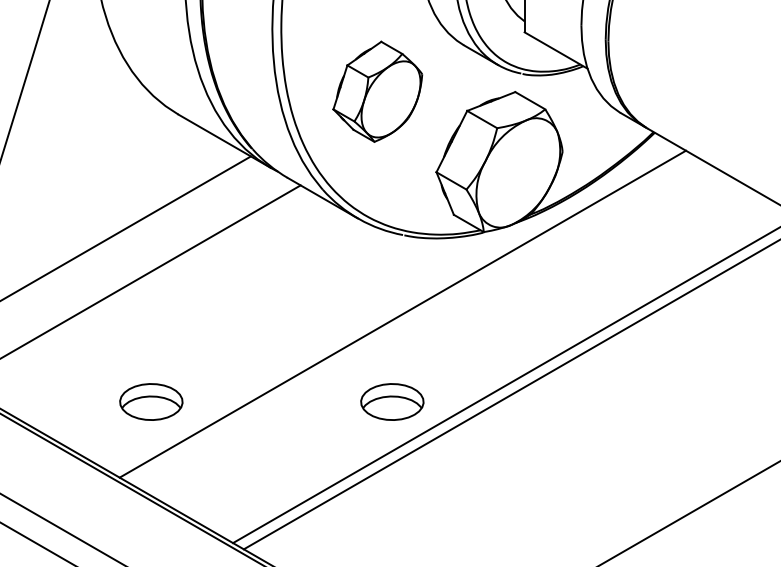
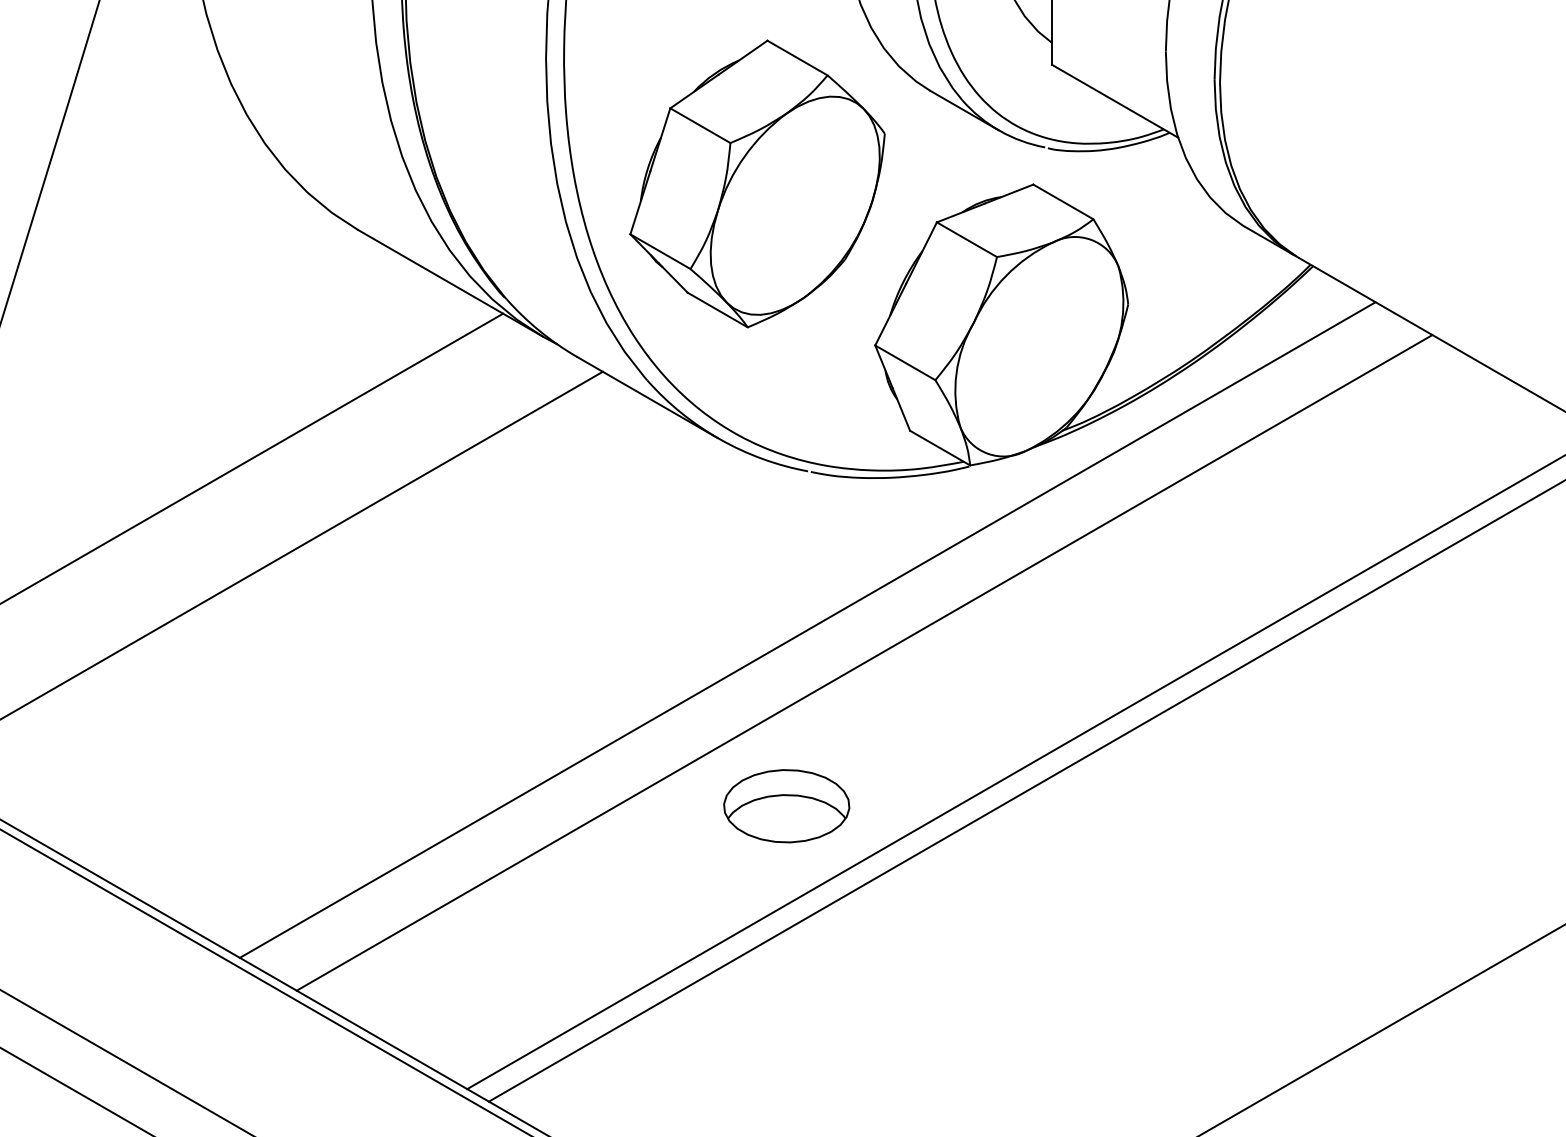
part: (377, 91) -> (756, 183), size x1.43
line: (431, 330) -> (865, 662), added
part: (151, 401) -> (303, 805), removed

